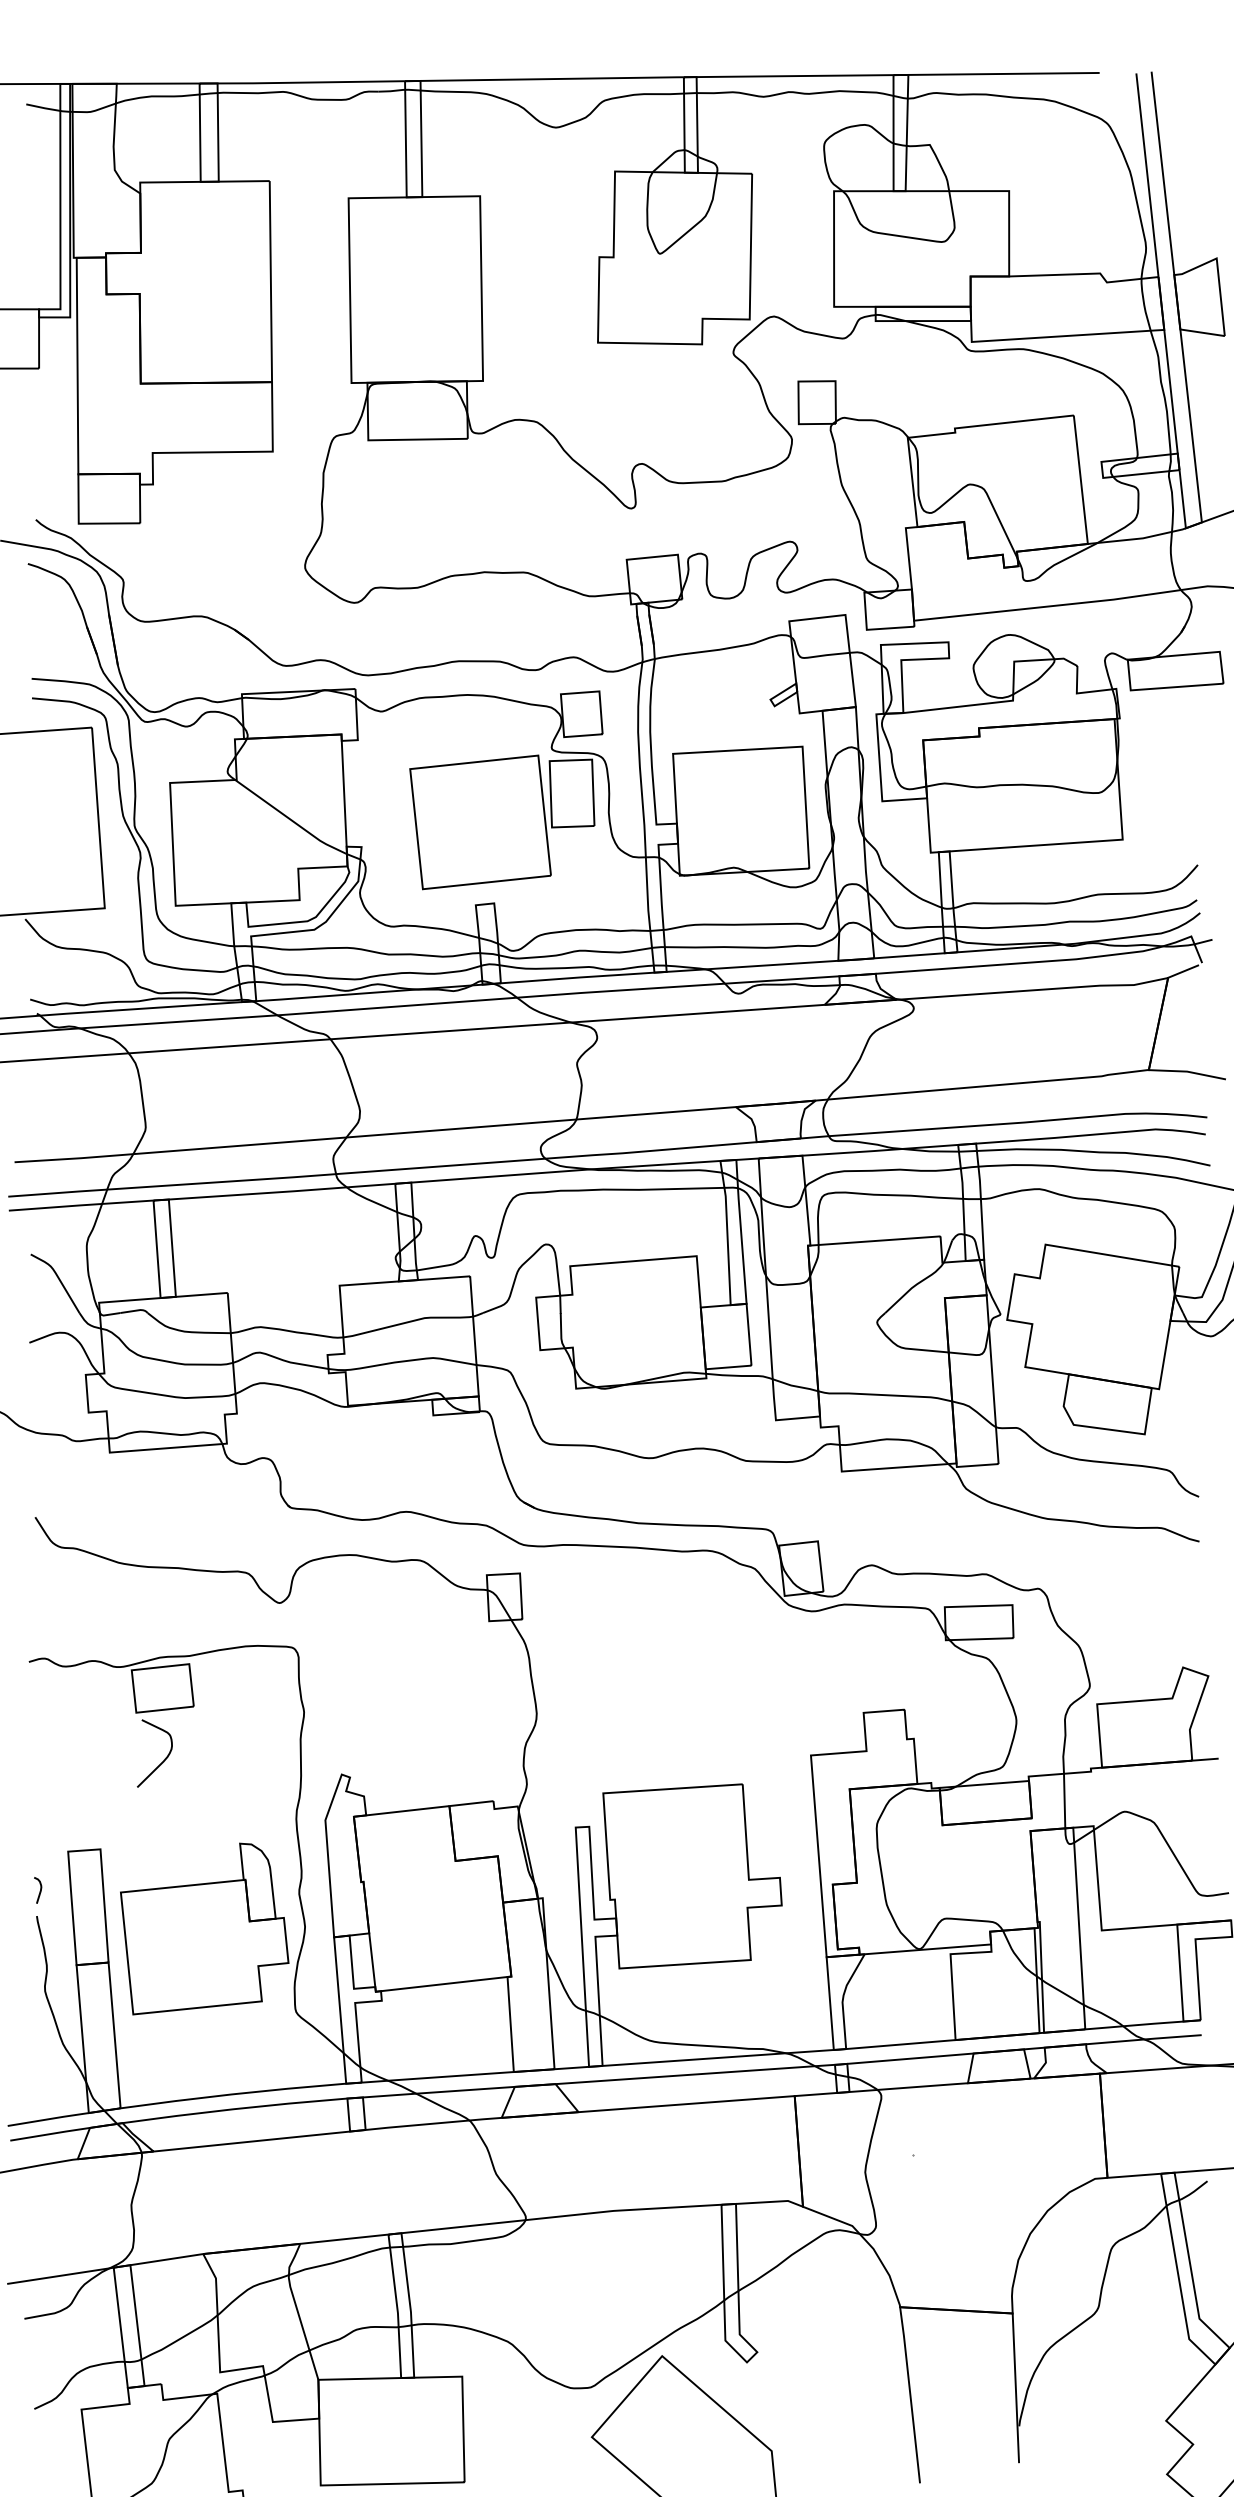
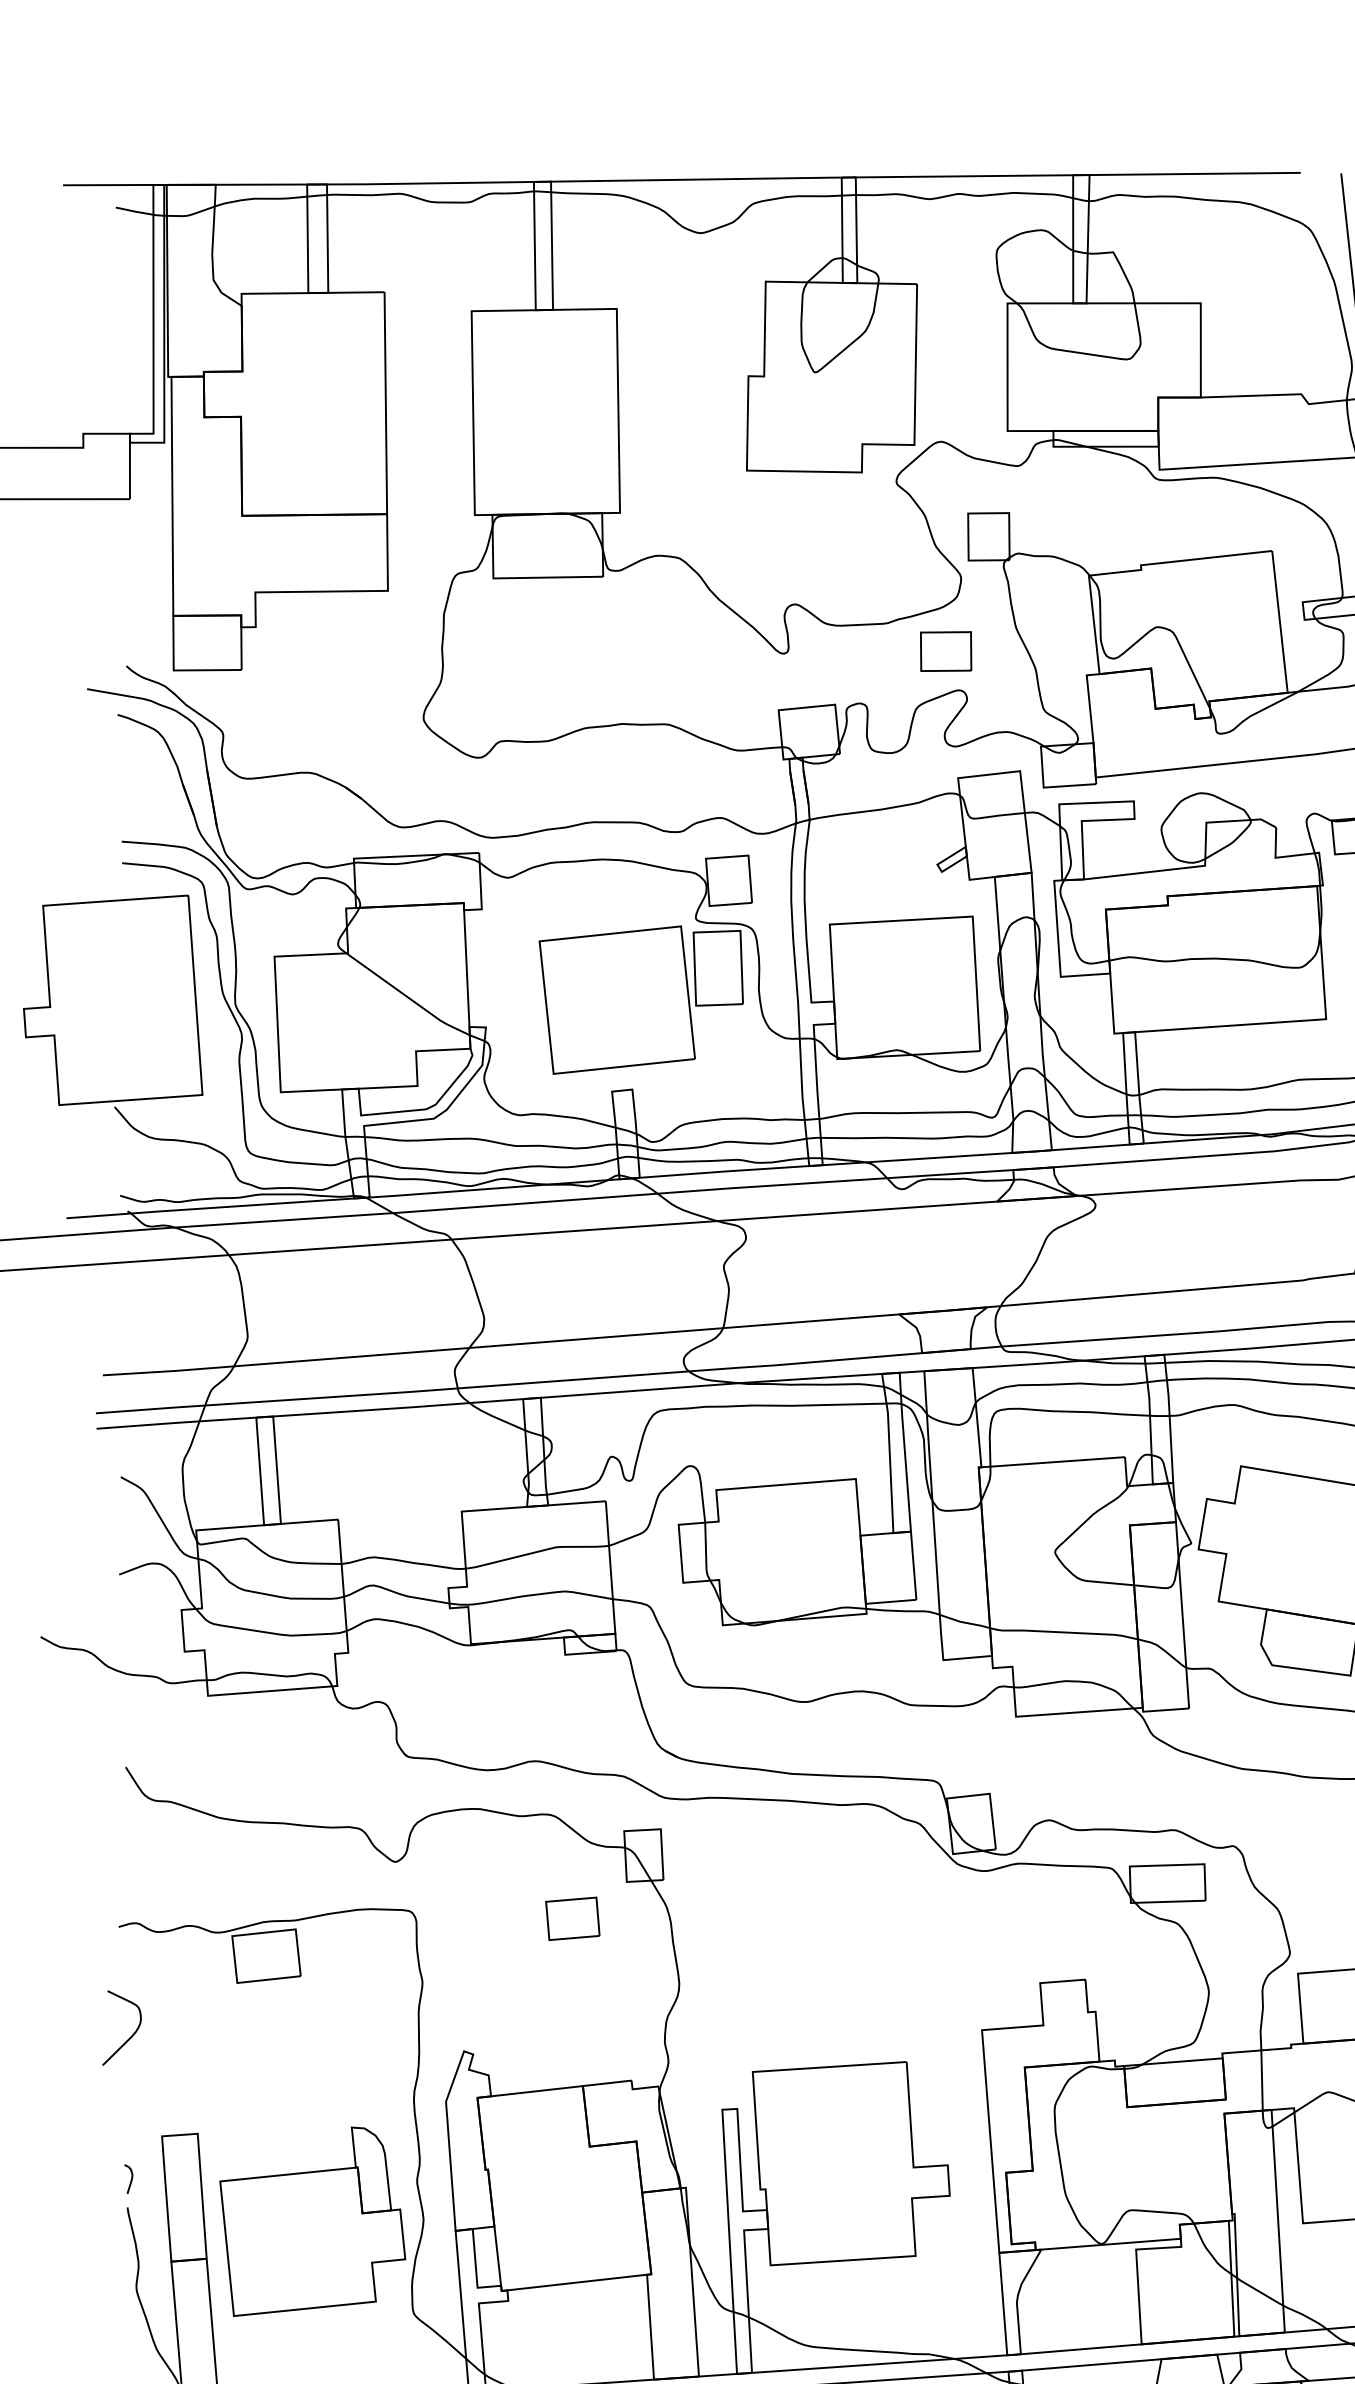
part: (778, 506) -> (946, 651), added
part: (440, 1654) -> (573, 1918), added
curve: (164, 1758) -> (132, 2033), moved

